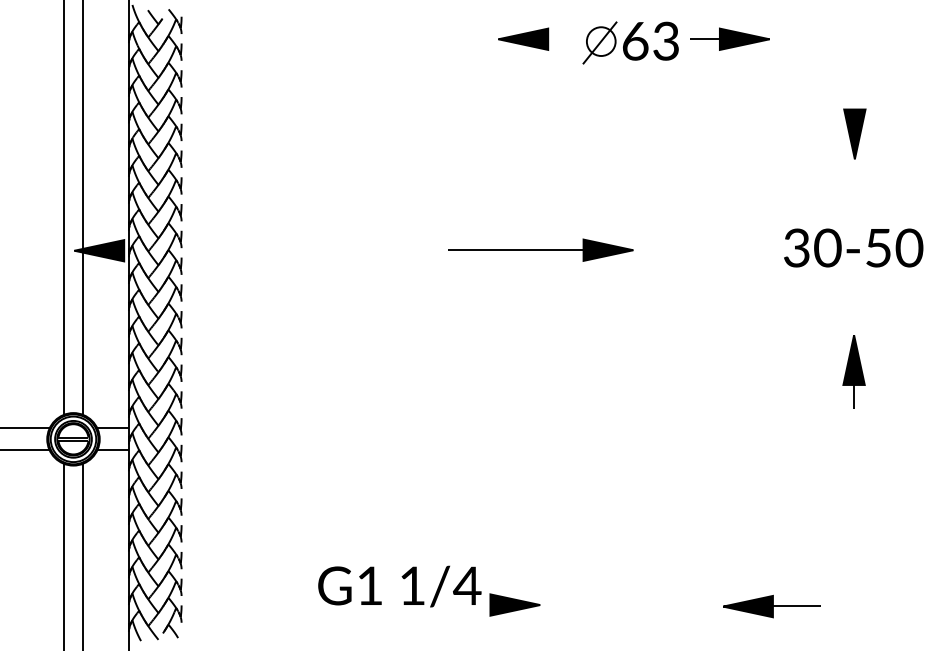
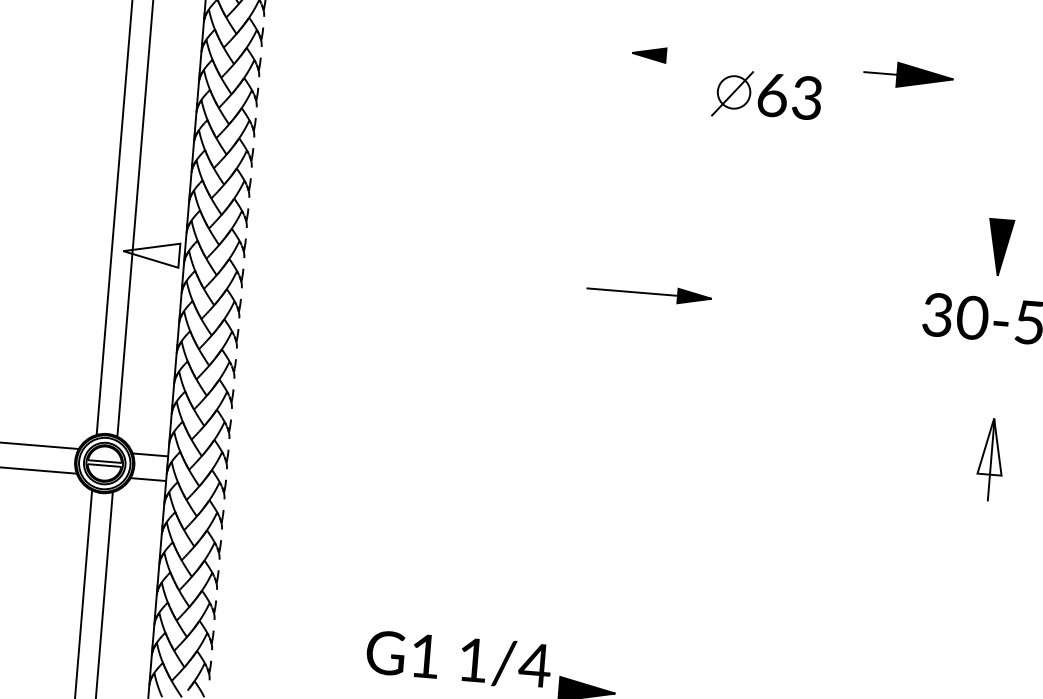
part: (523, 38) -> (649, 53), size x0.6
part: (729, 38) -> (908, 74), moved
part: (630, 42) -> (766, 96), moved
part: (854, 133) -> (999, 246), moved
part: (540, 249) -> (648, 292), size x0.6
fill: (99, 250) -> (151, 253), removed
fill: (853, 359) -> (991, 445), removed

